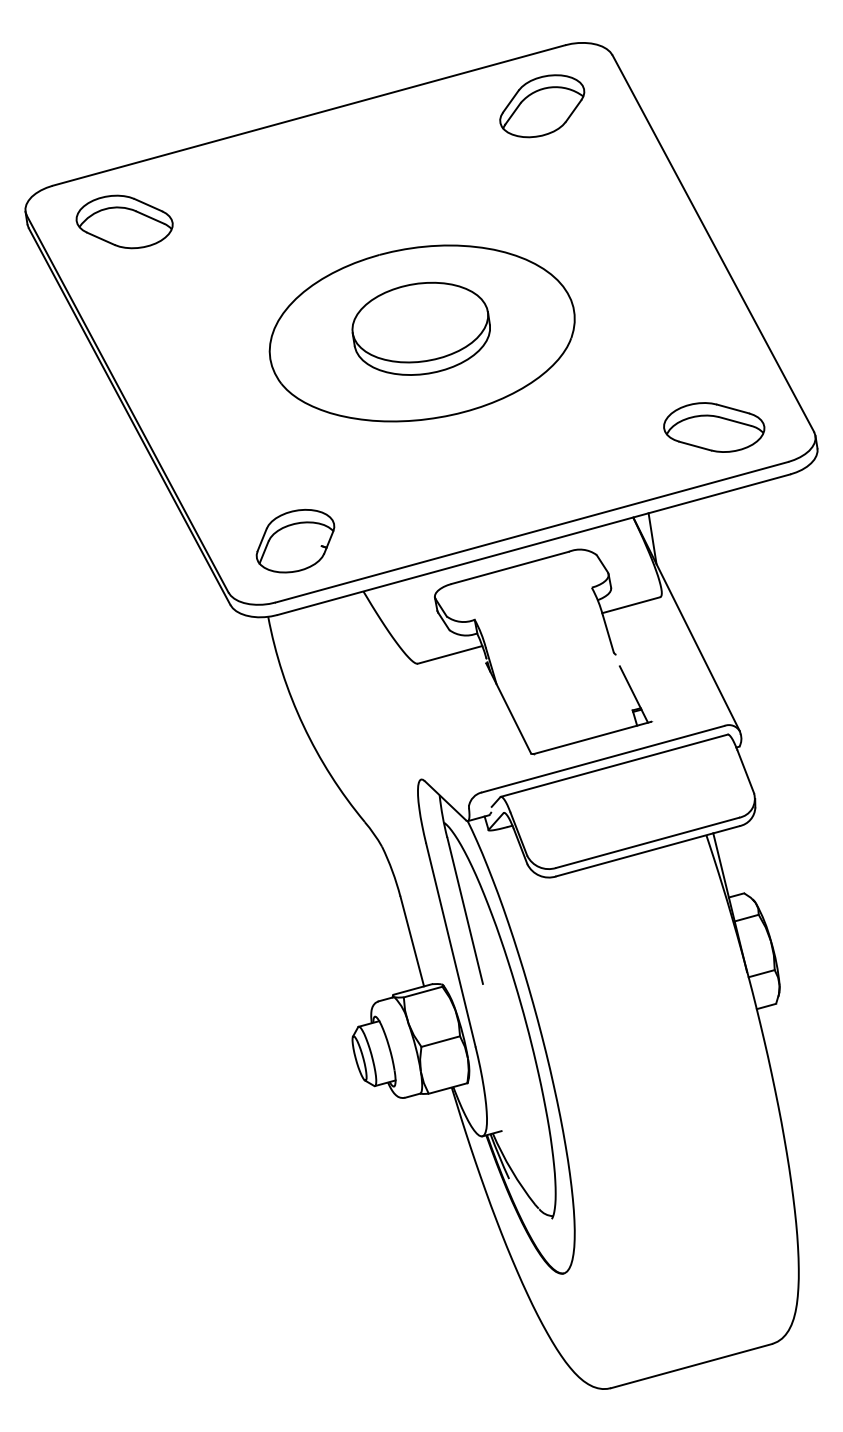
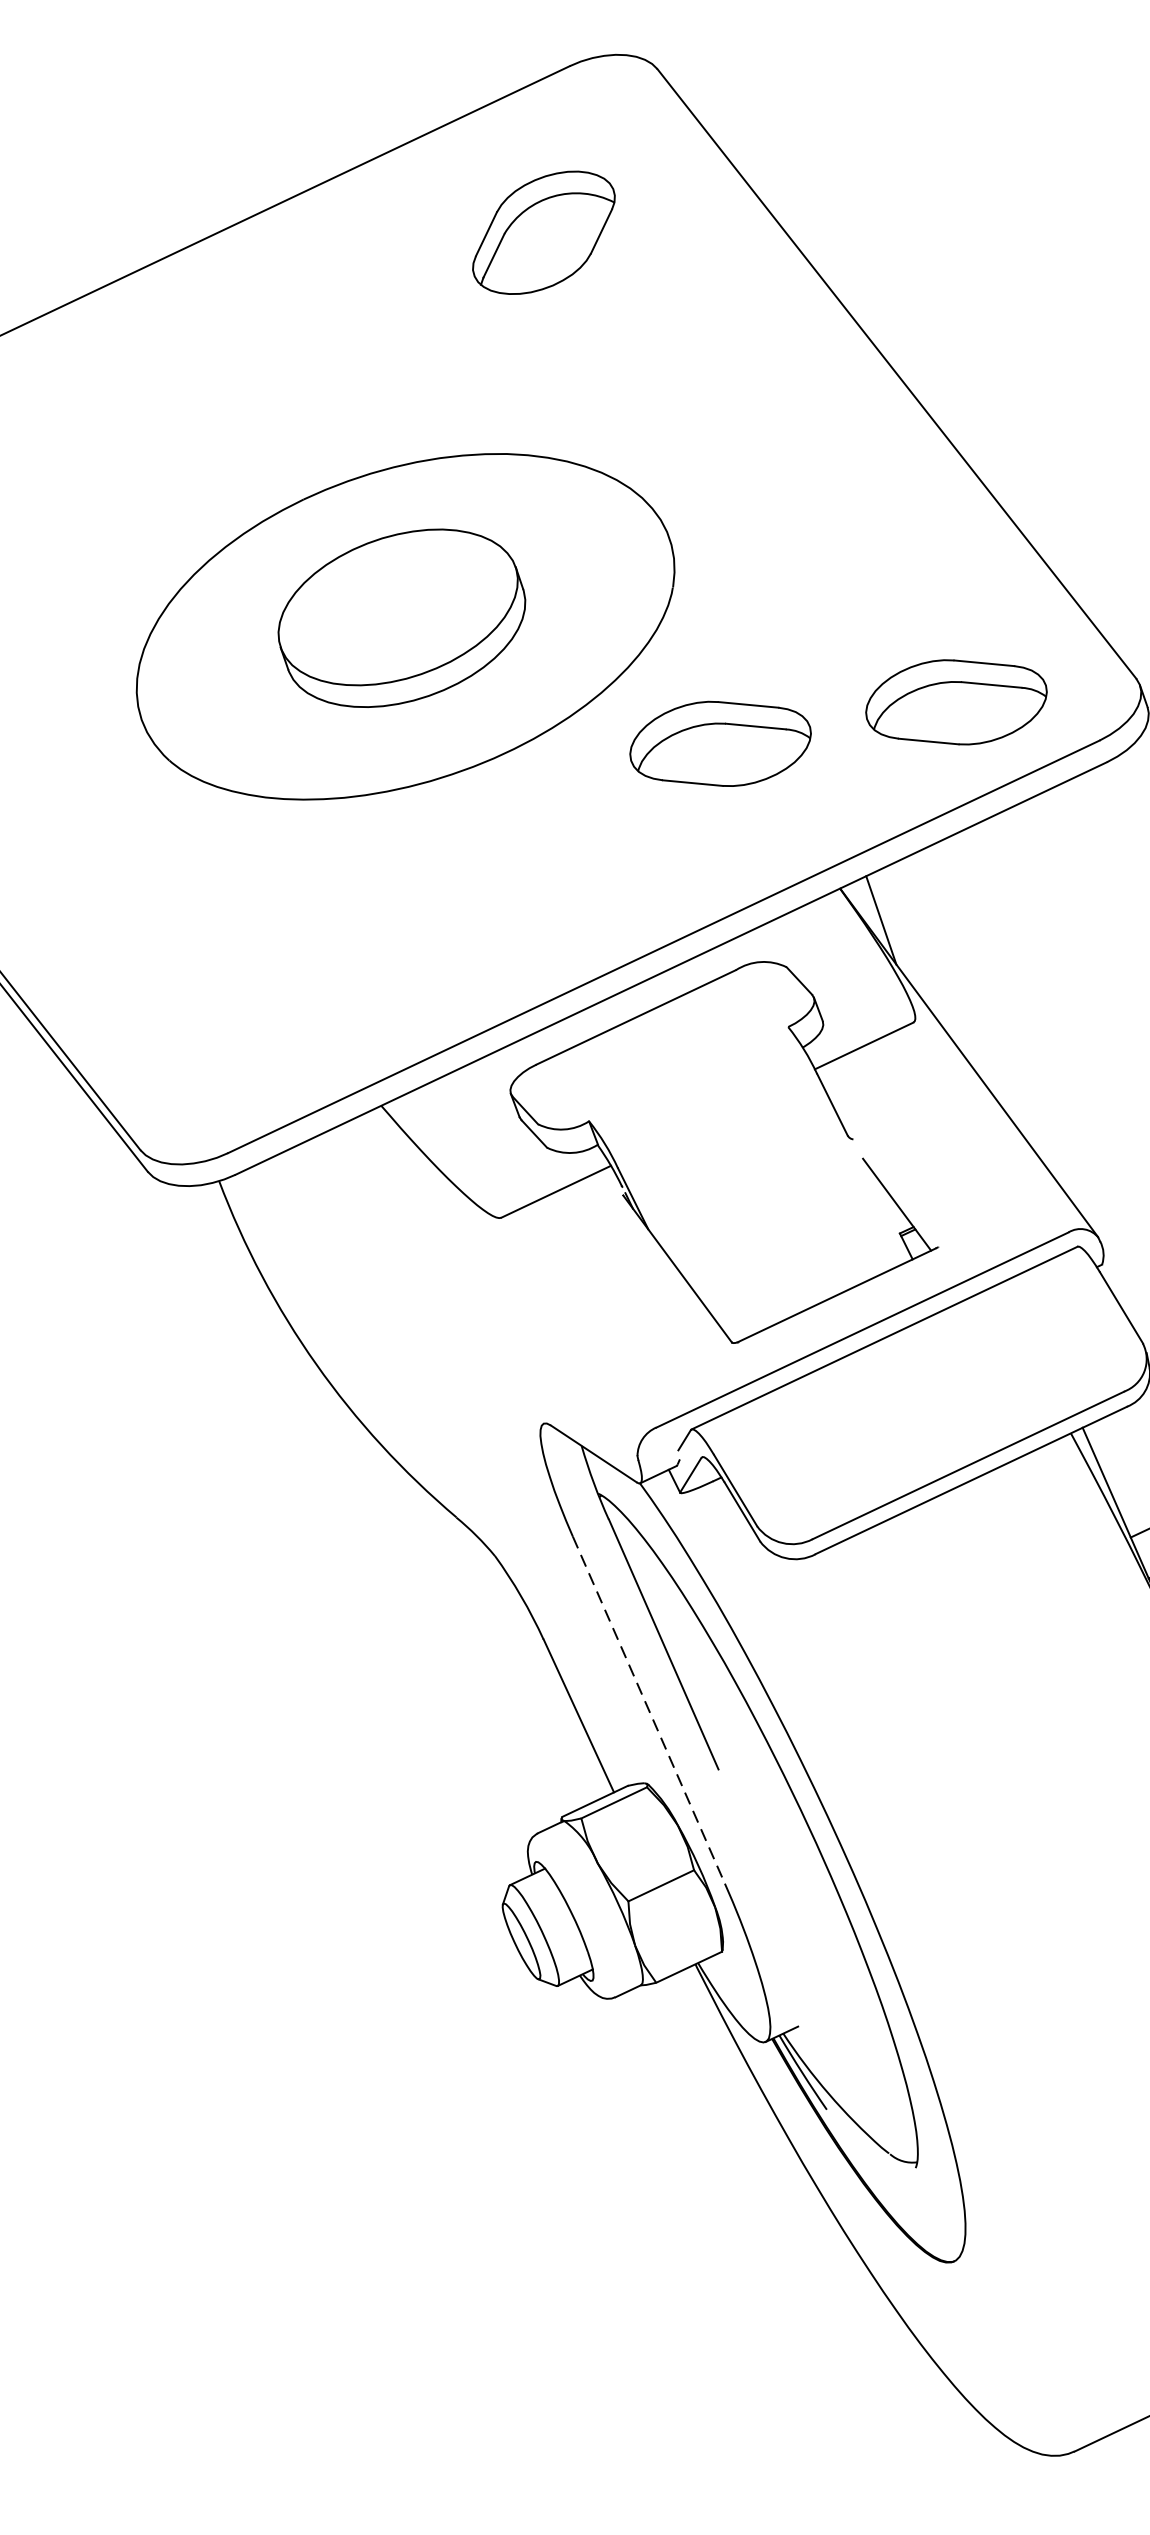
part: (542, 106) -> (544, 233), moved
part: (582, 427) -> (721, 743), added
part: (295, 541) -> (244, 1037), removed
line: (450, 945) -> (648, 1710), solid -> dashed

